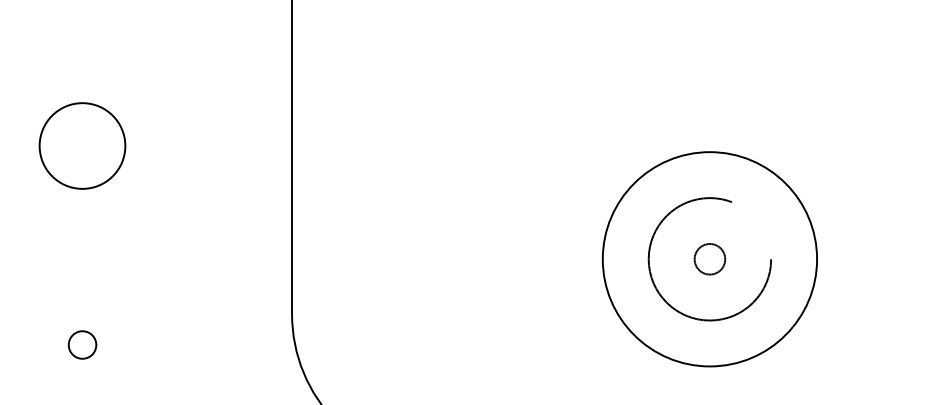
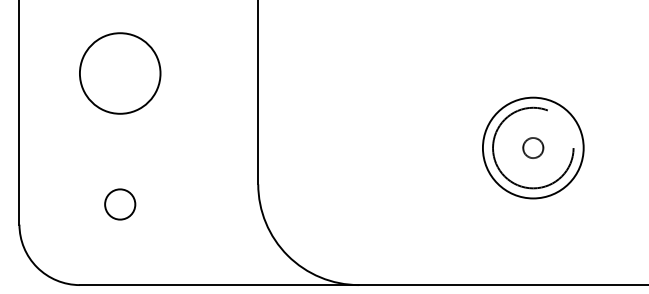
circle: (82, 146) -> (120, 73), size x1.43
circle: (708, 258) -> (532, 147), size x0.71
circle: (82, 345) -> (120, 204), size x1.67

